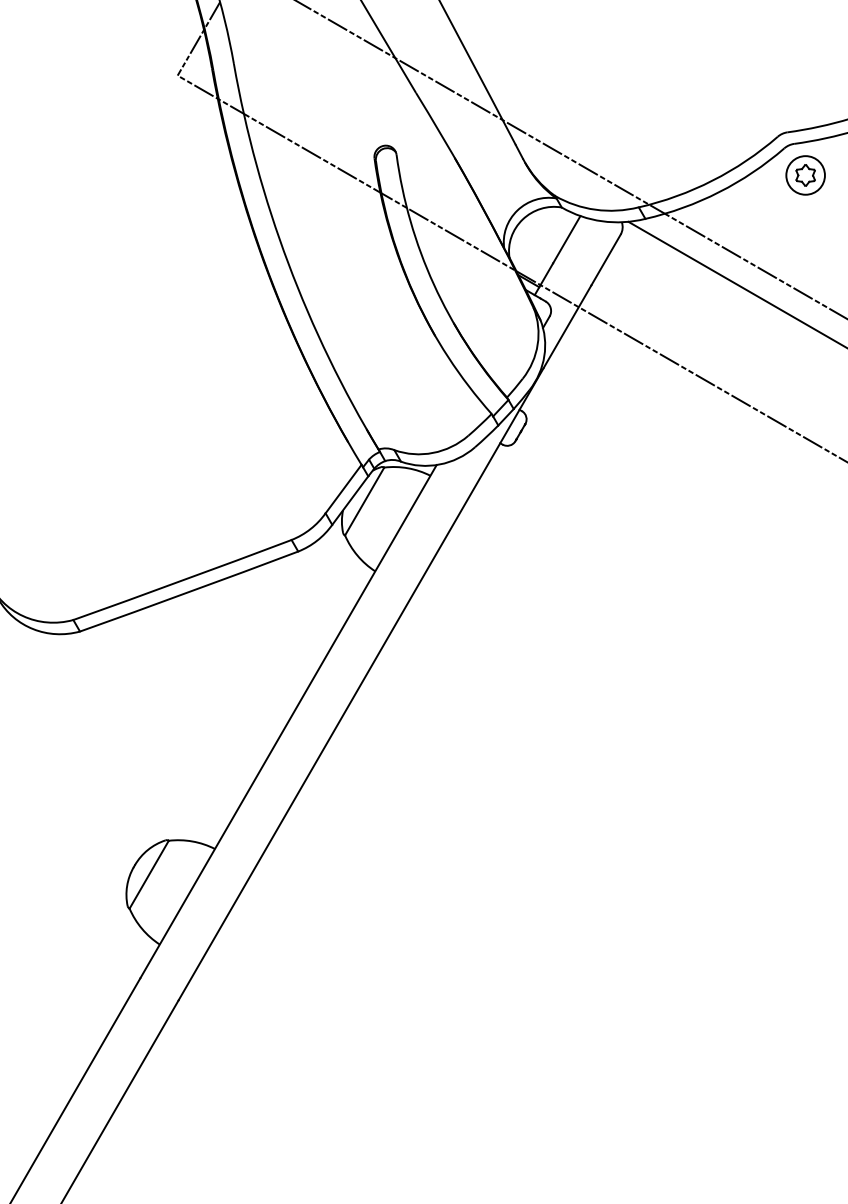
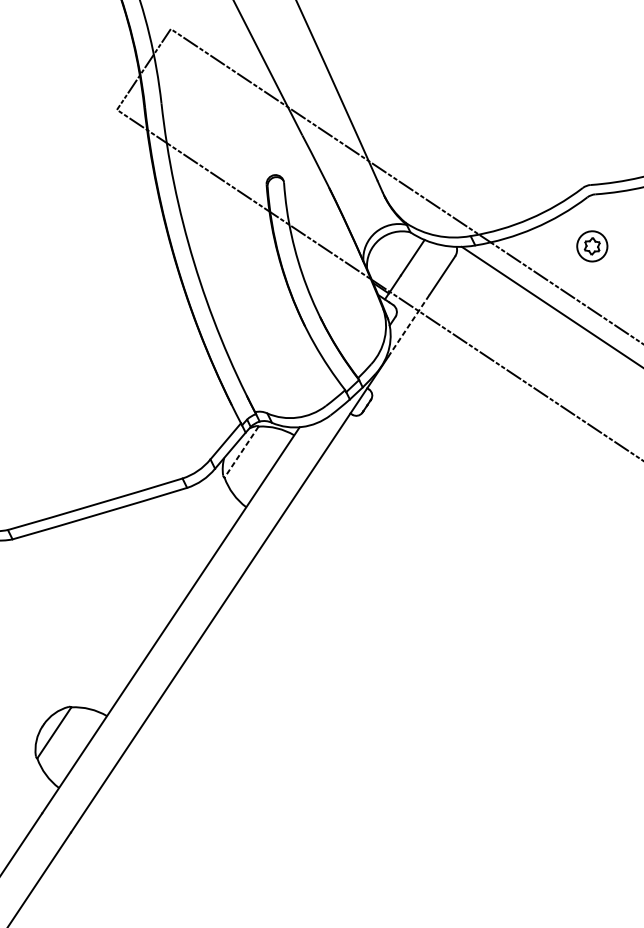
part: (805, 175) -> (592, 246), moved
line: (567, 326) -> (408, 325), solid -> dashed
line: (364, 501) -> (241, 452), solid -> dashed

